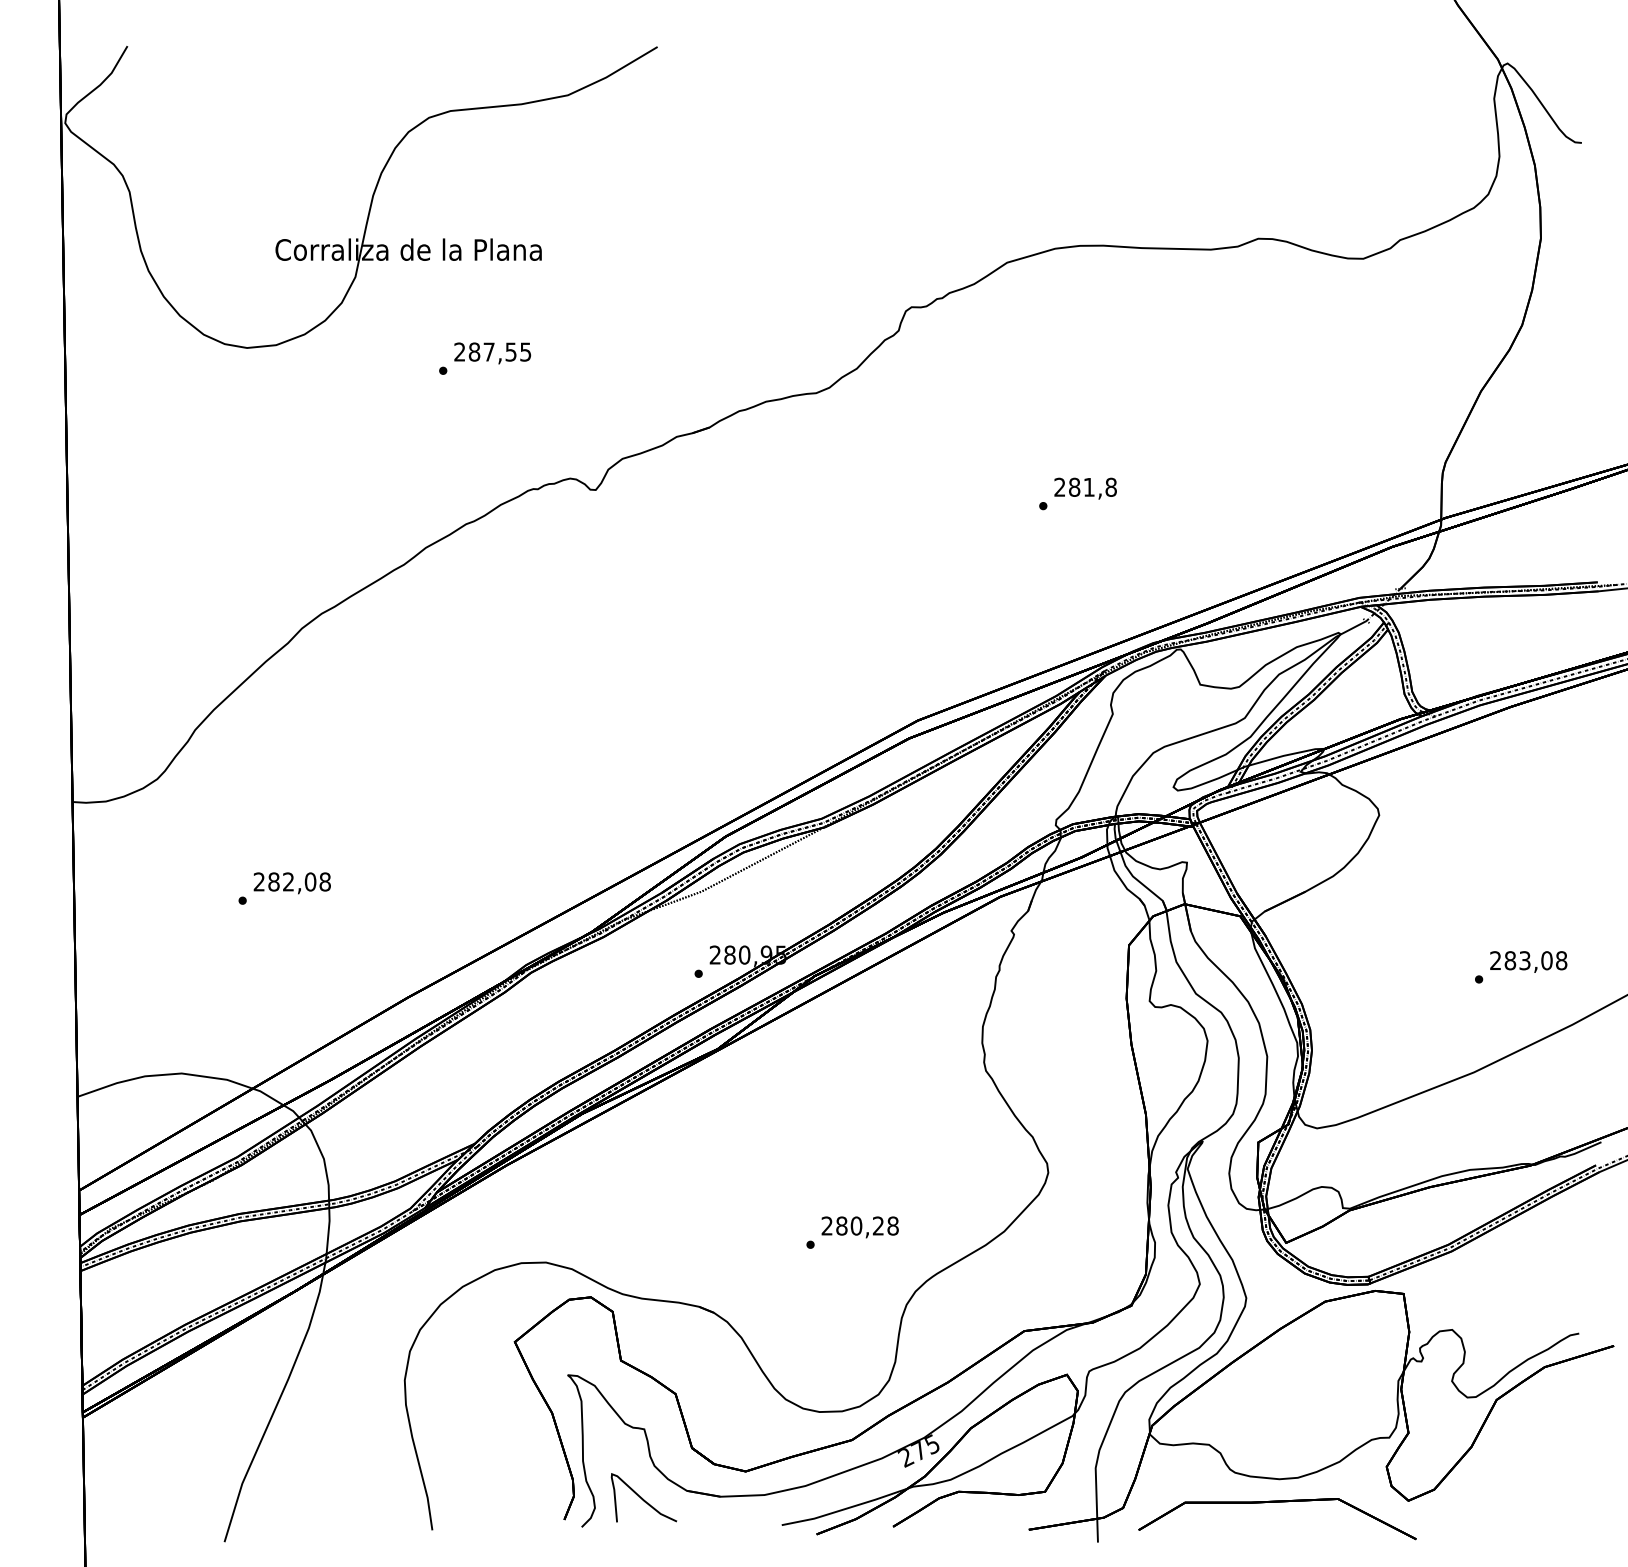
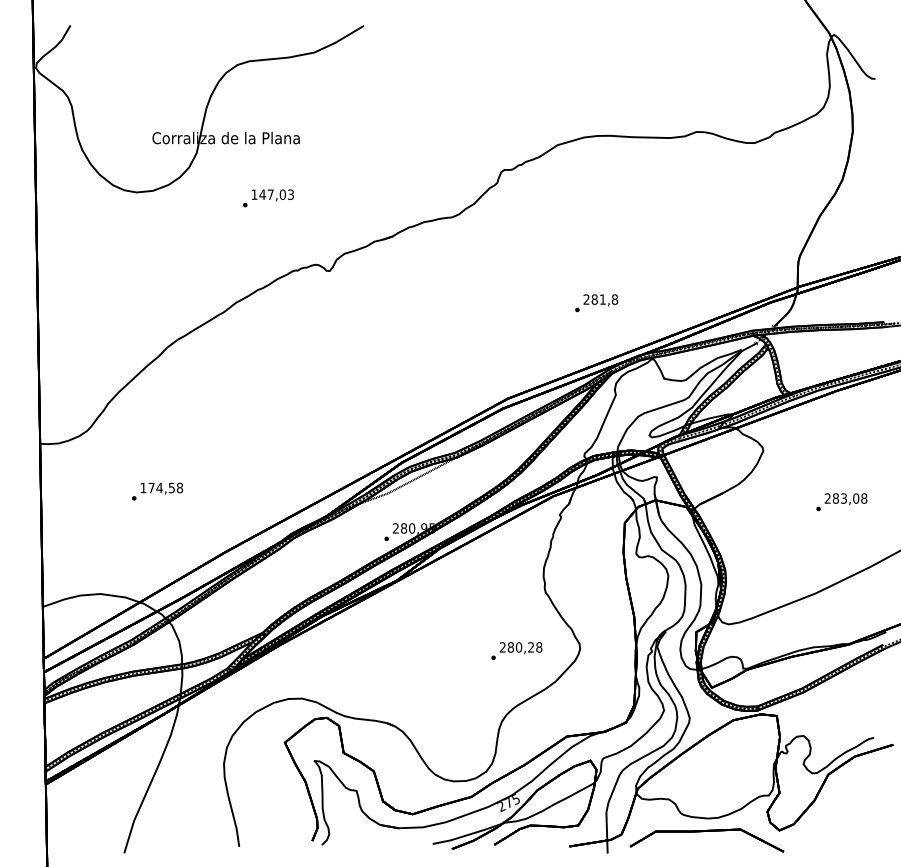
text: (492, 351) -> (272, 194), 287,55 -> 147,03
text: (1077, 494) -> (596, 303), moved
text: (284, 881) -> (157, 487), 282,08 -> 174,58
text: (1520, 967) -> (841, 502), moved
text: (851, 1231) -> (516, 650), moved
curve: (642, 1497) -> (355, 828), removed

